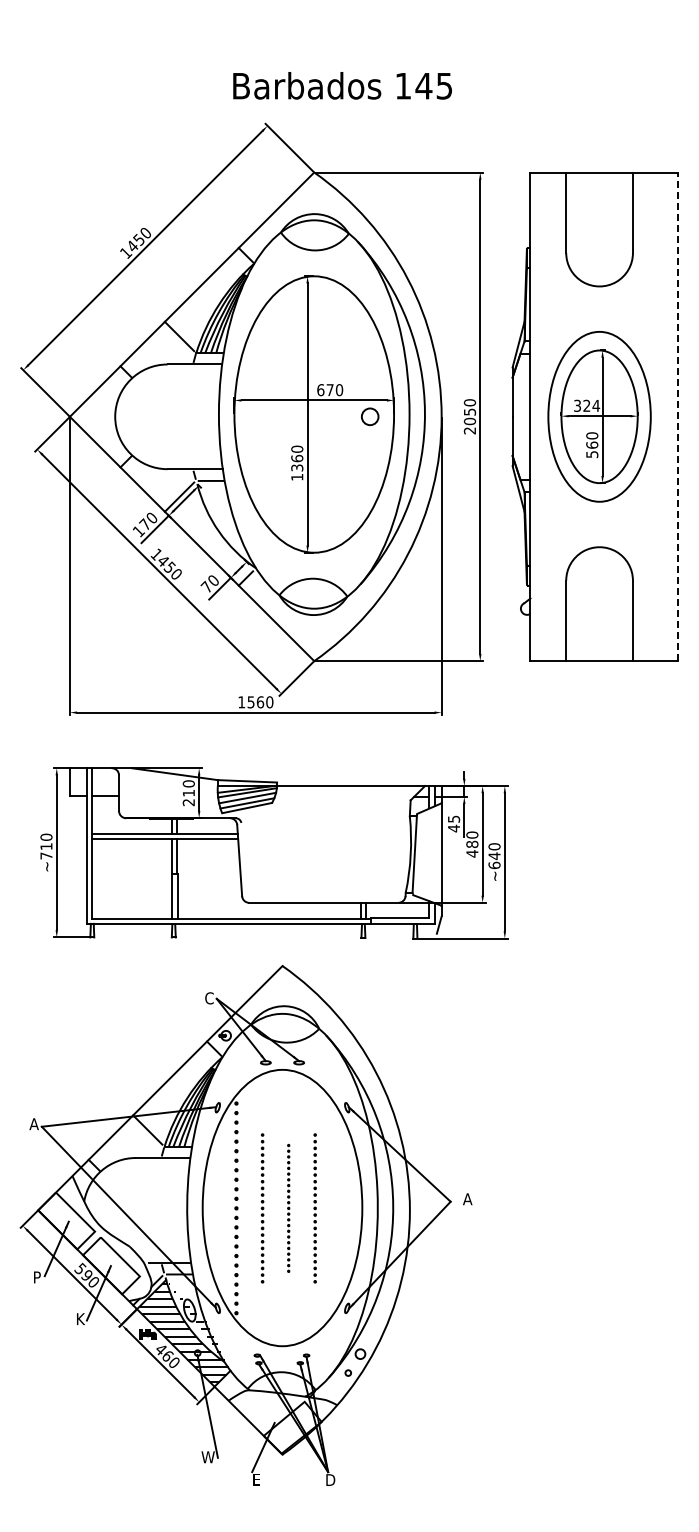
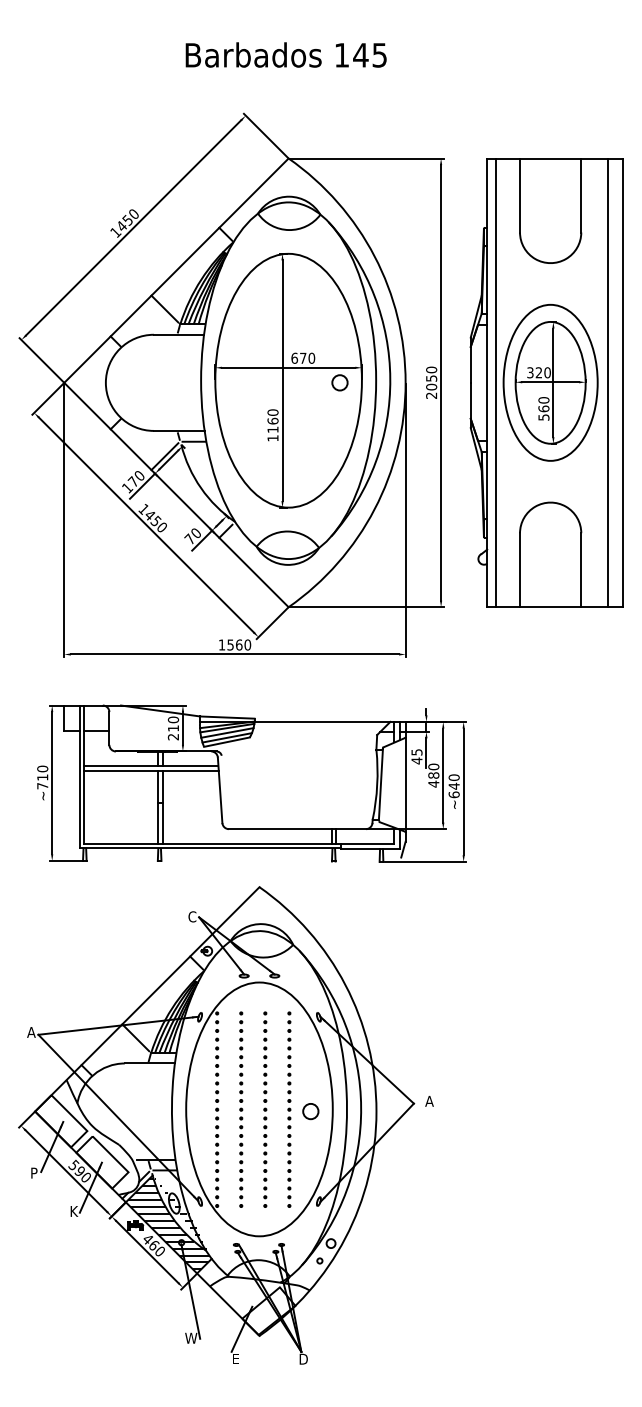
text: (342, 85) -> (286, 54), moved
text: (596, 405) -> (547, 372), 324 -> 320
line: (540, 416) -> (496, 382), added
line: (661, 416) -> (607, 382), added
line: (678, 416) -> (623, 382), dashed -> solid
text: (297, 467) -> (273, 429), 1360 -> 1160
part: (262, 1208) -> (241, 1109), size x1.43
part: (288, 1208) -> (264, 1109), size x1.67
part: (315, 1208) -> (289, 1109), size x1.43
circle: (338, 1210) -> (310, 1111), added

